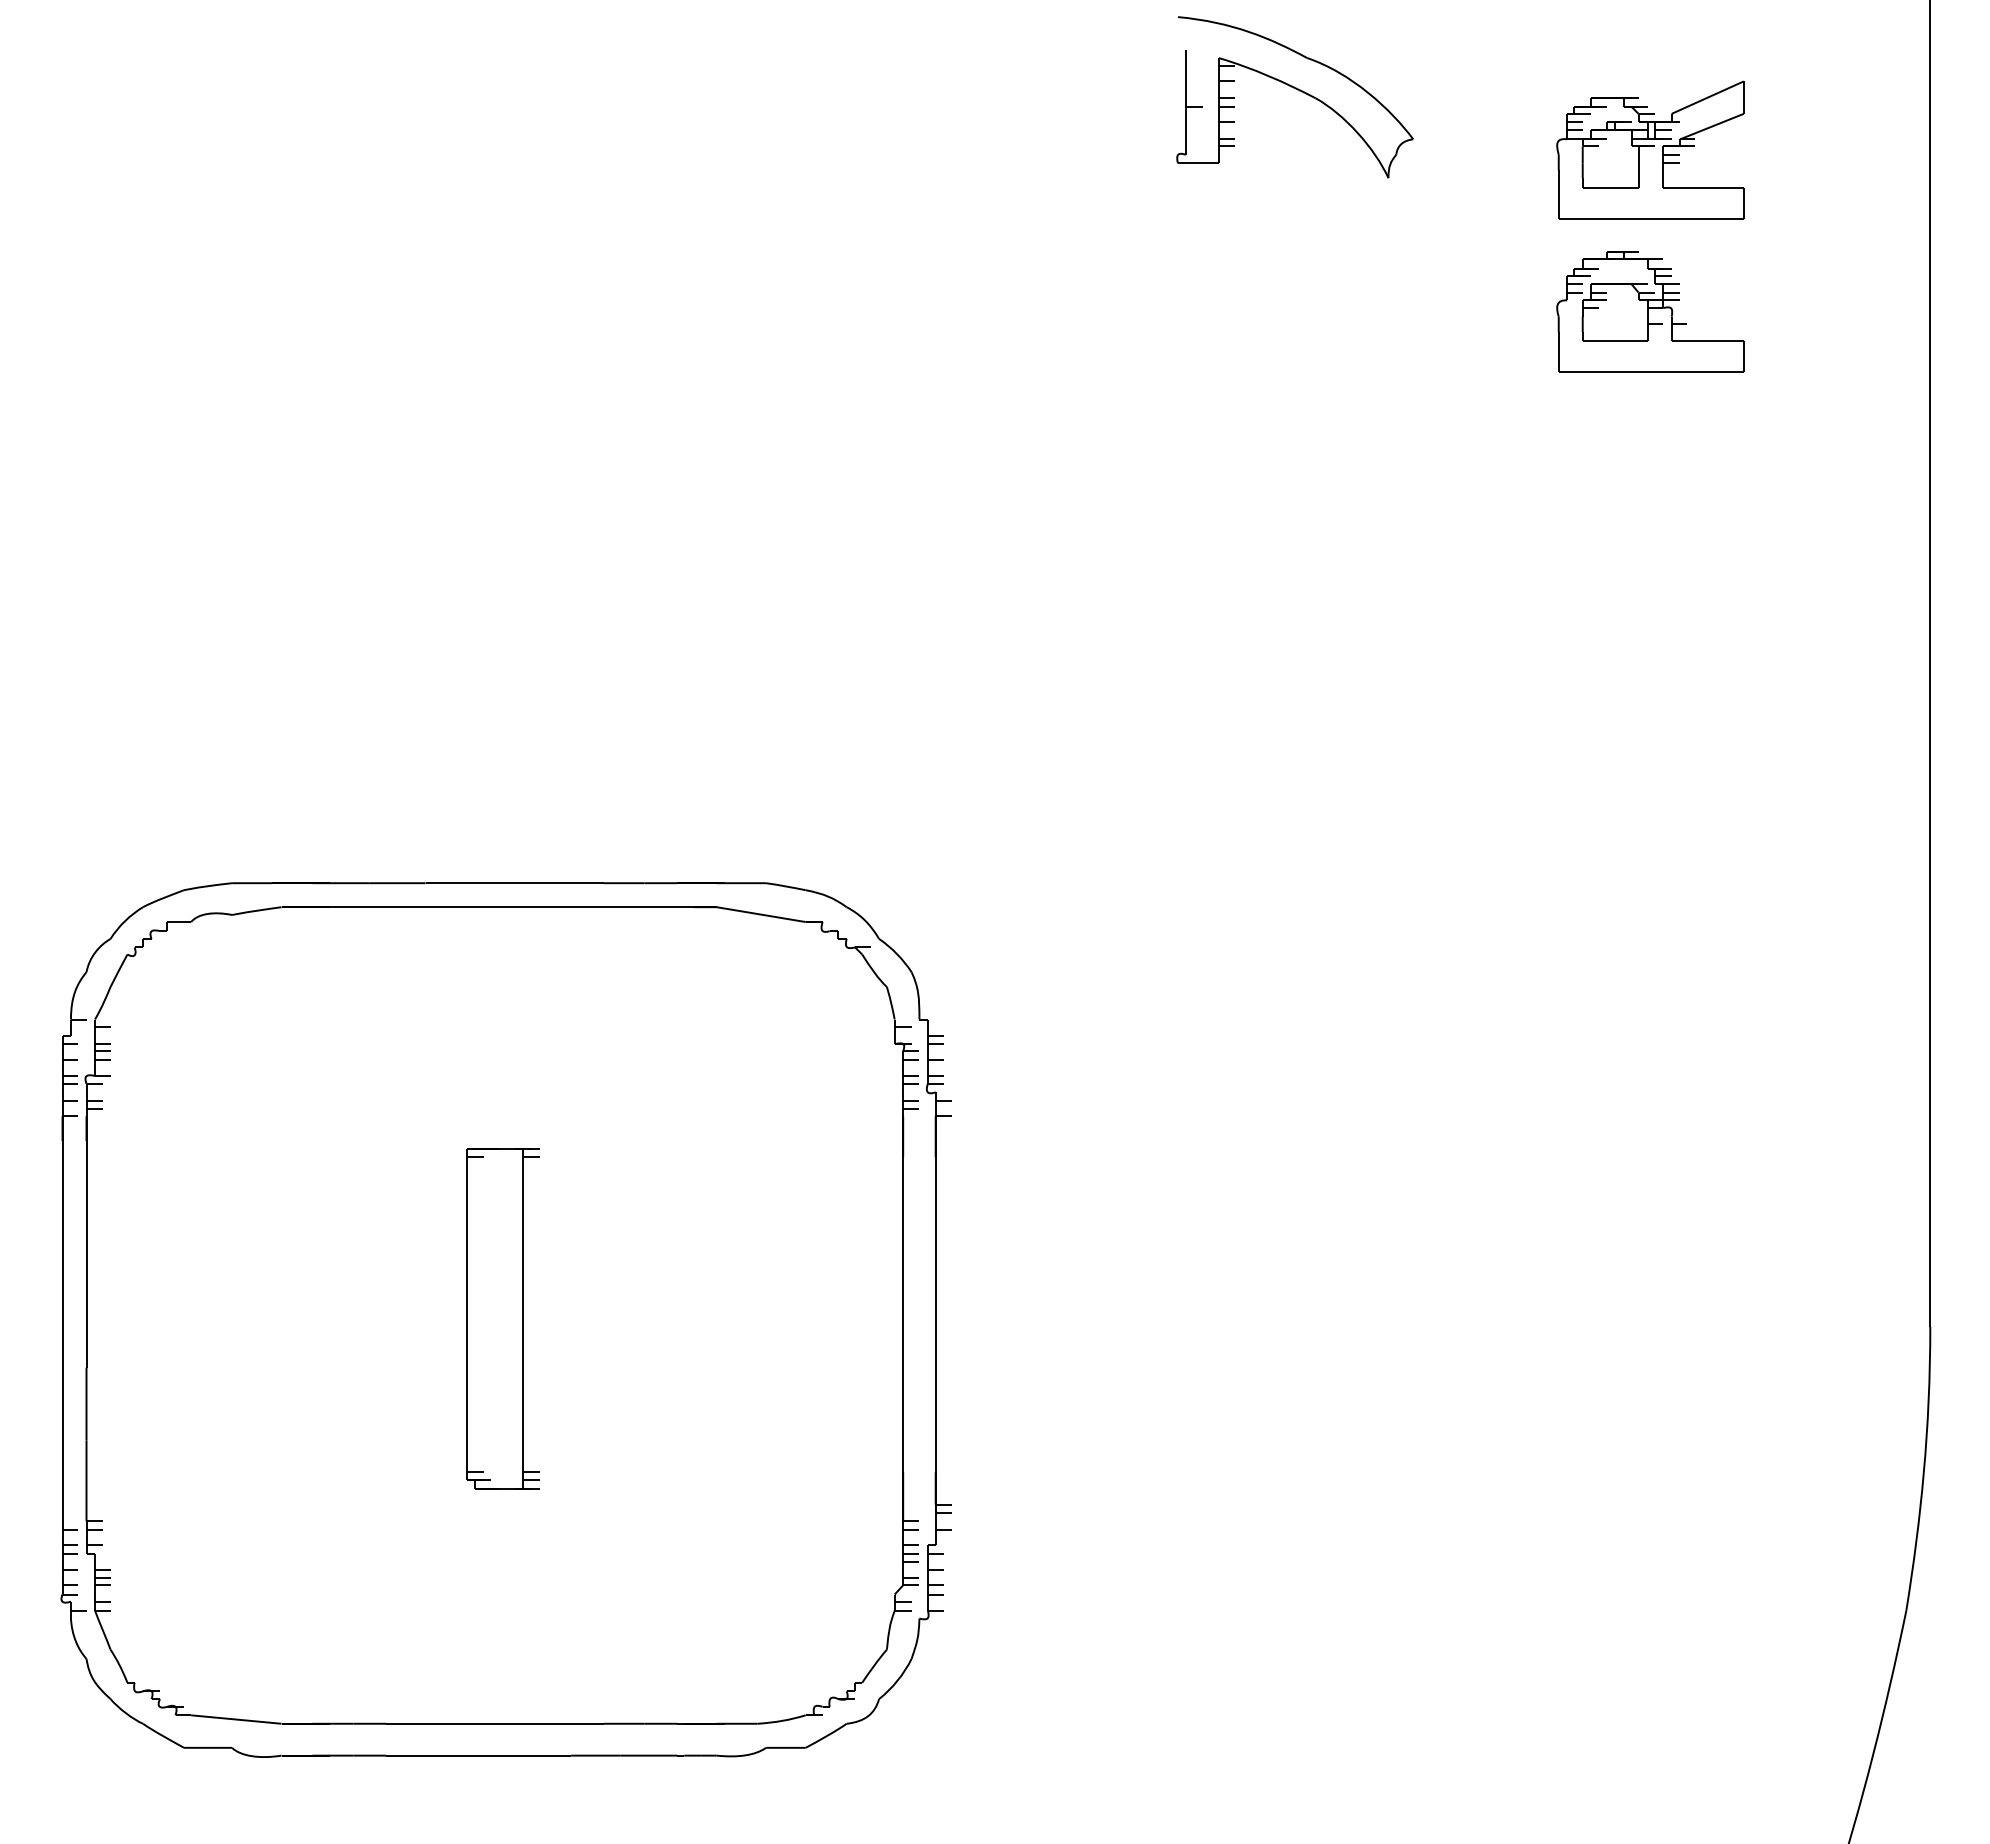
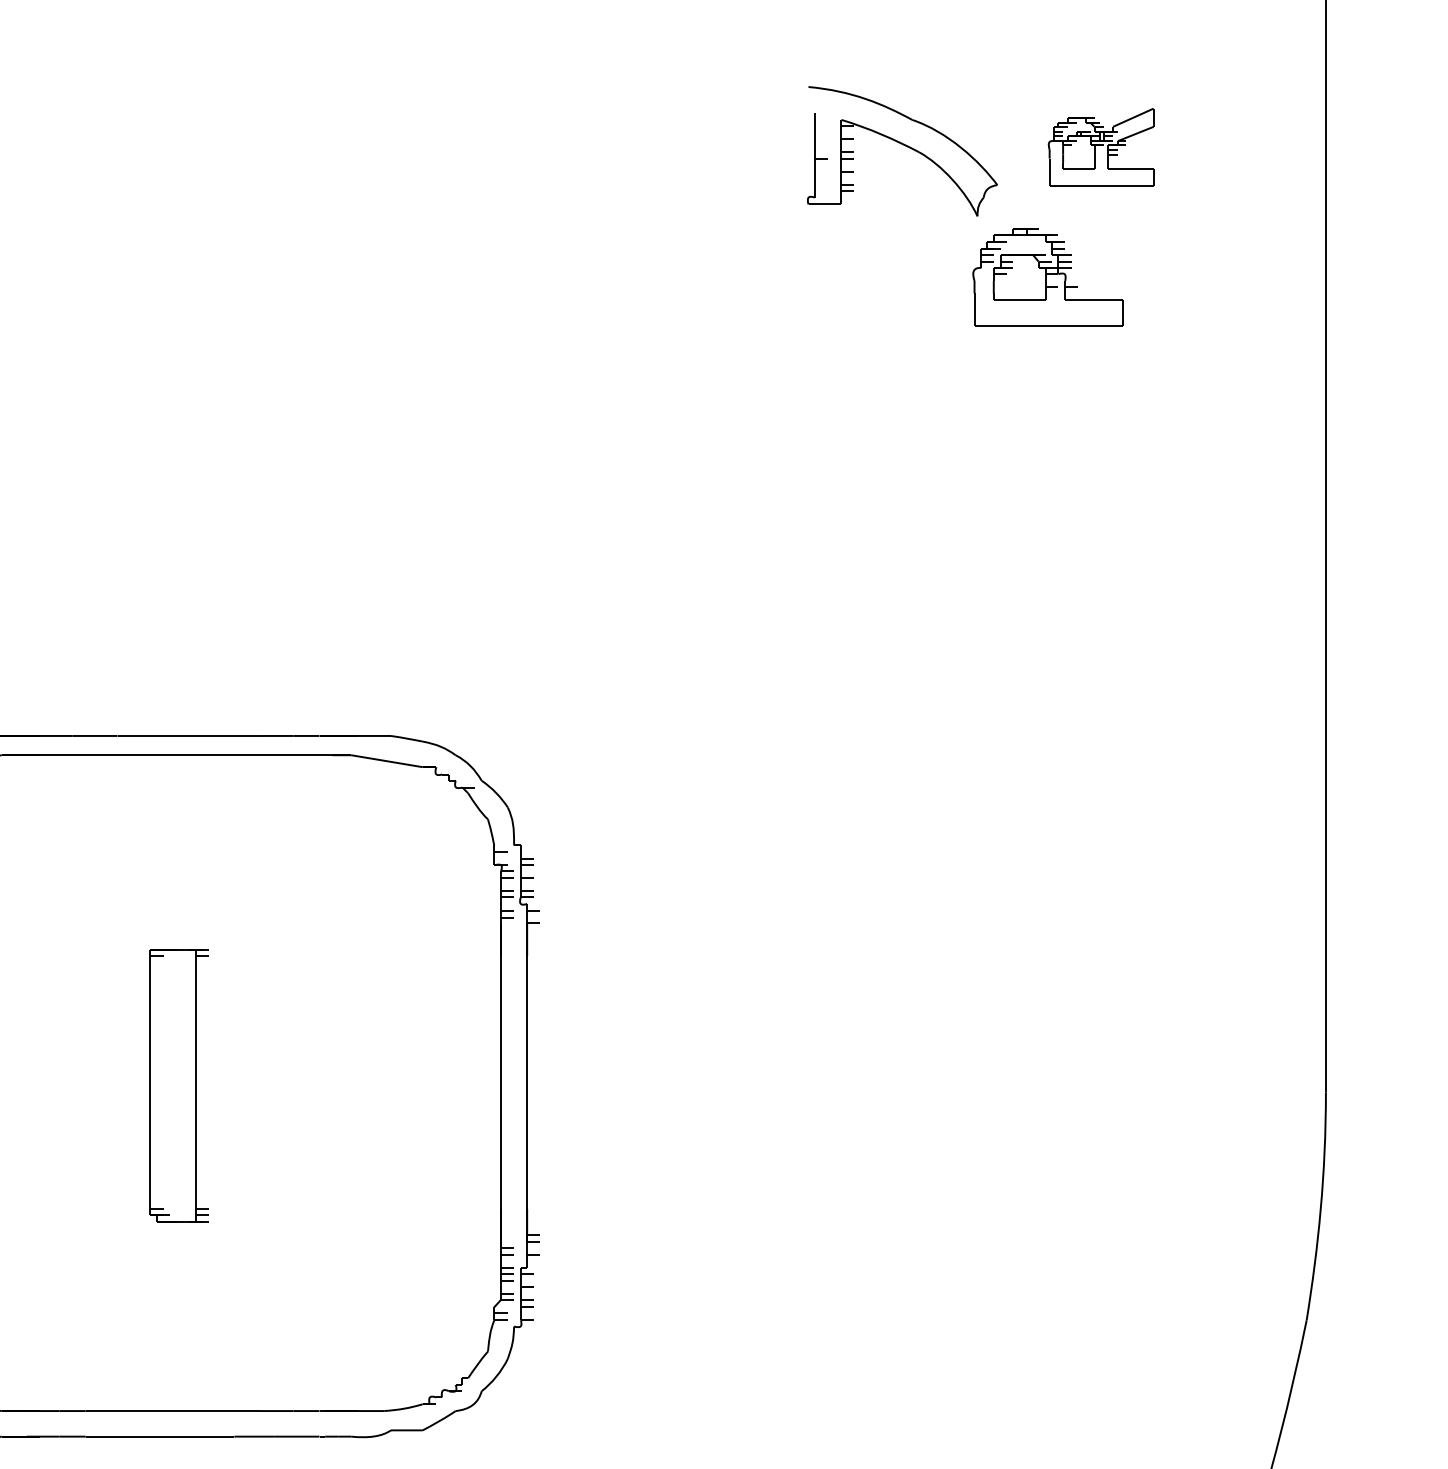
part: (1297, 90) -> (904, 145), moved
part: (1650, 149) -> (1101, 146), size x0.7
part: (1650, 311) -> (1048, 276), moved

